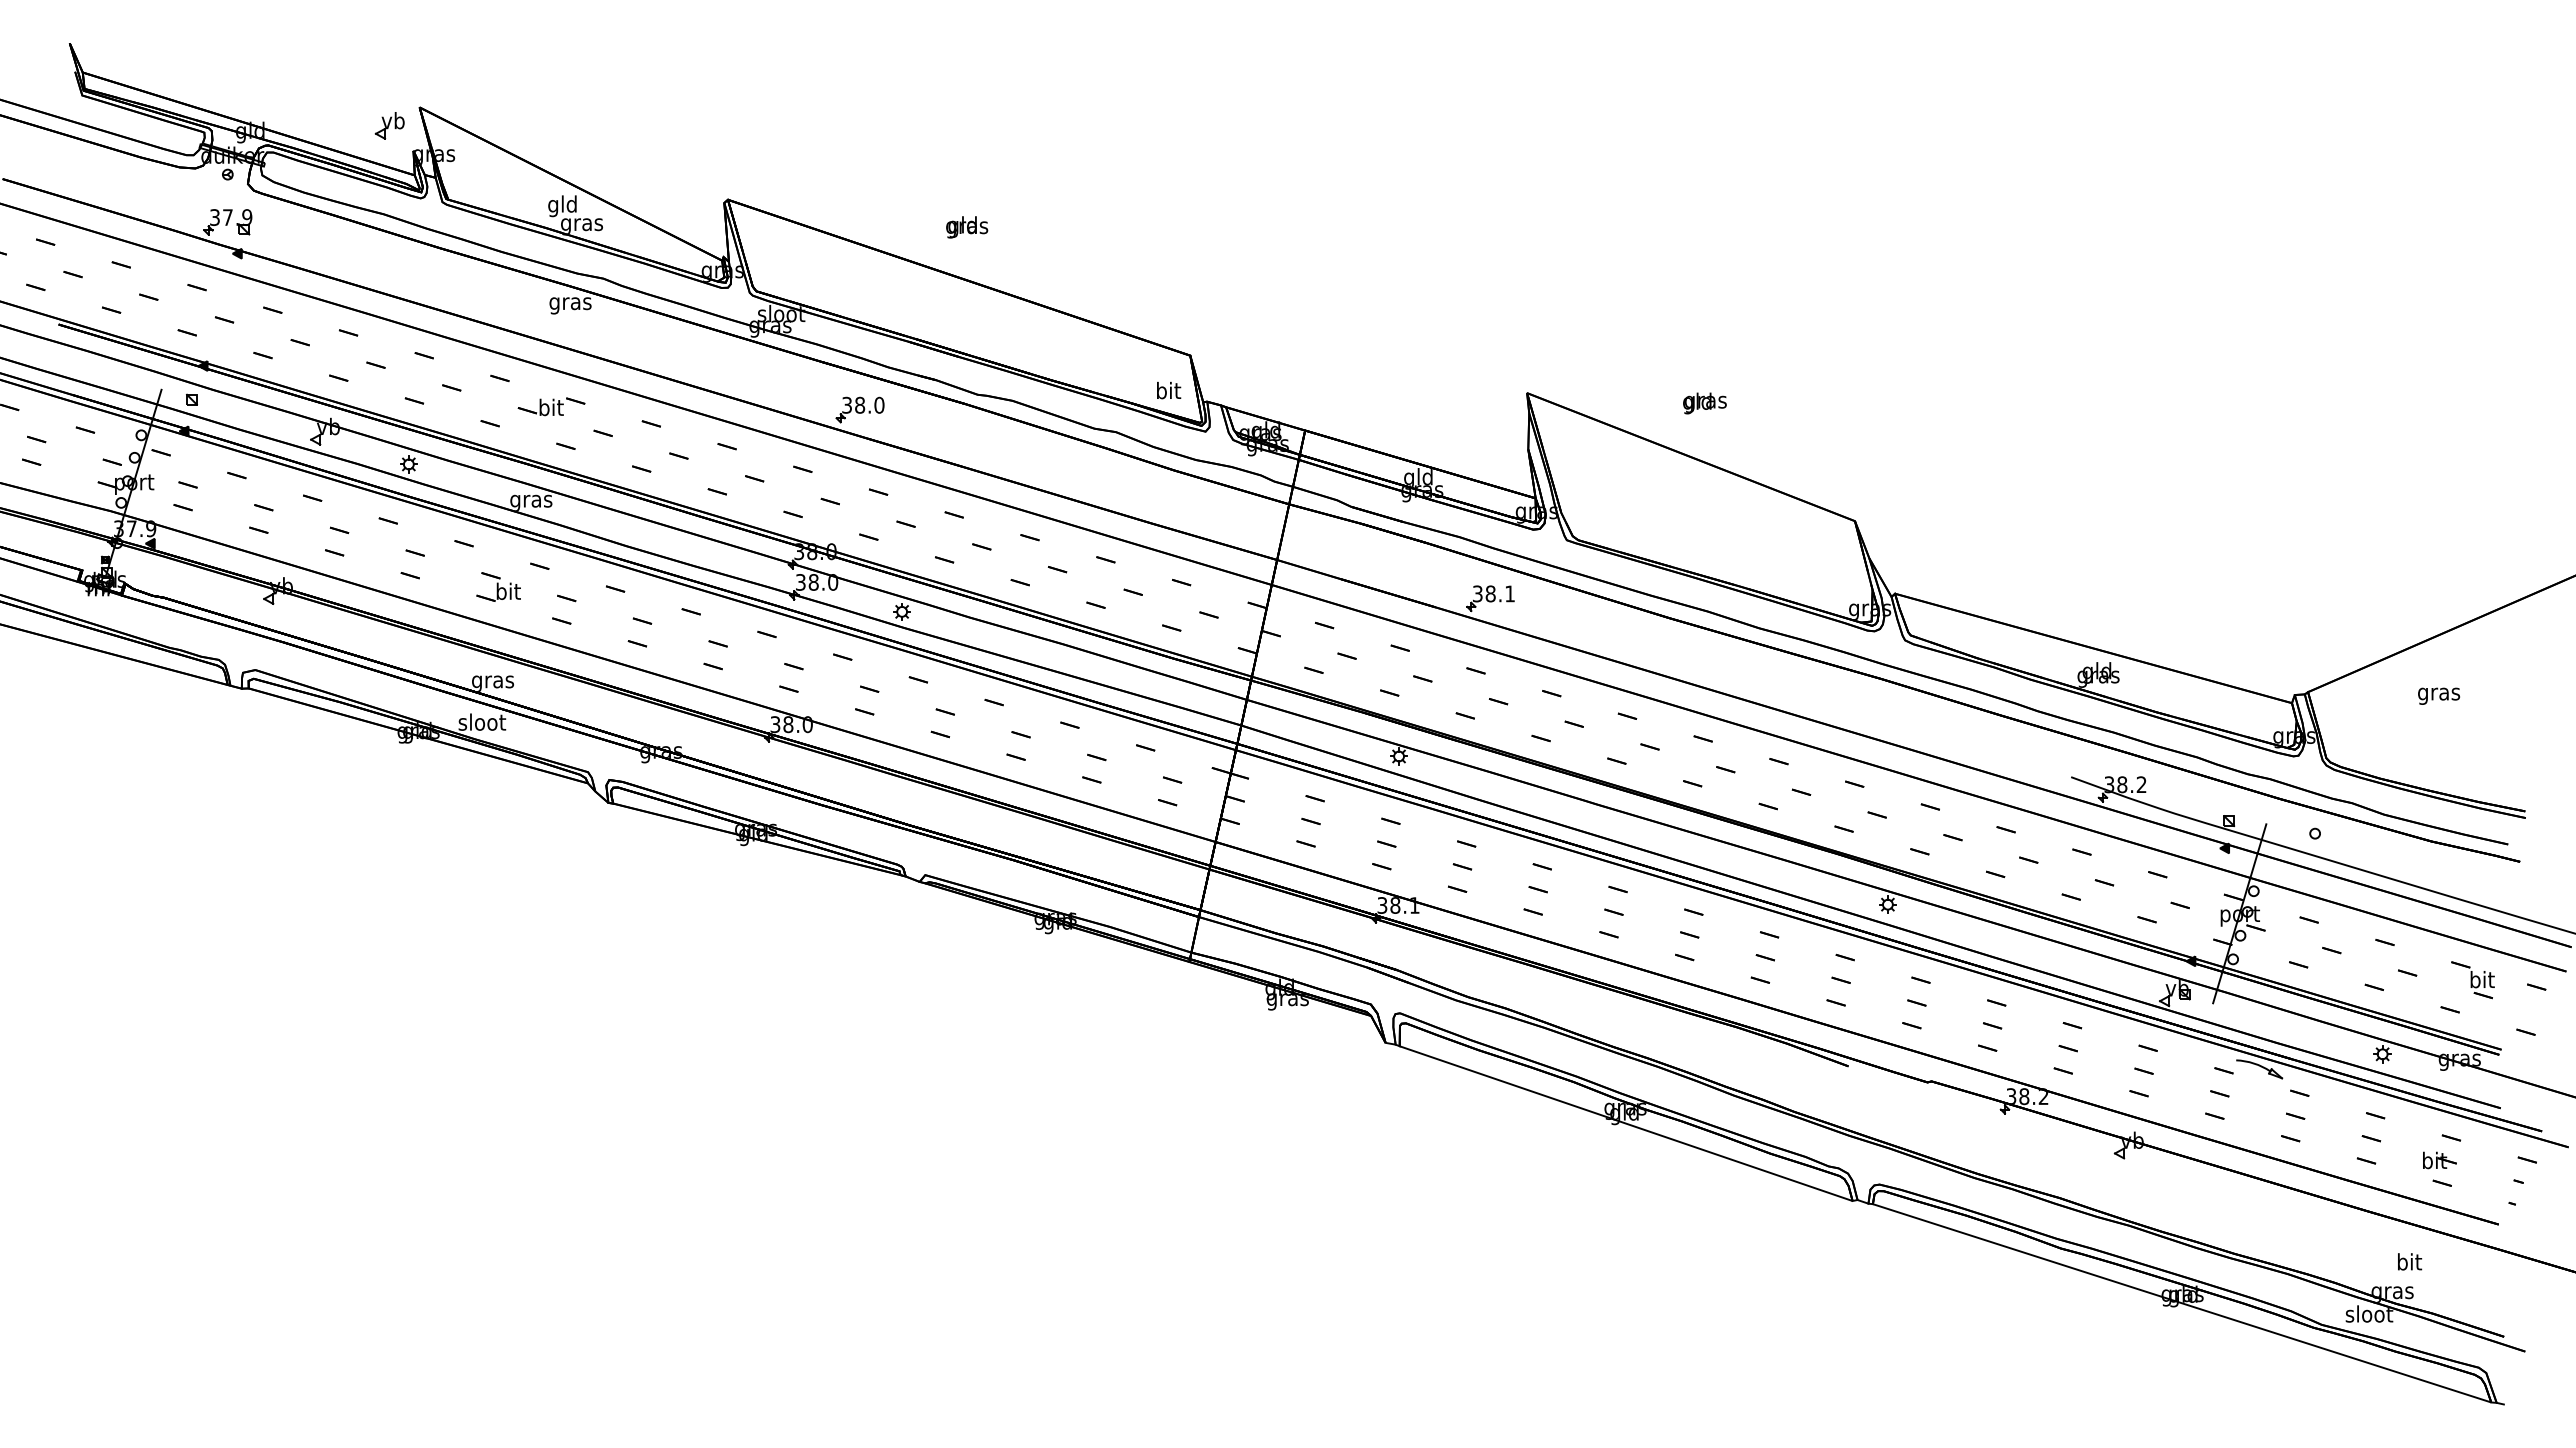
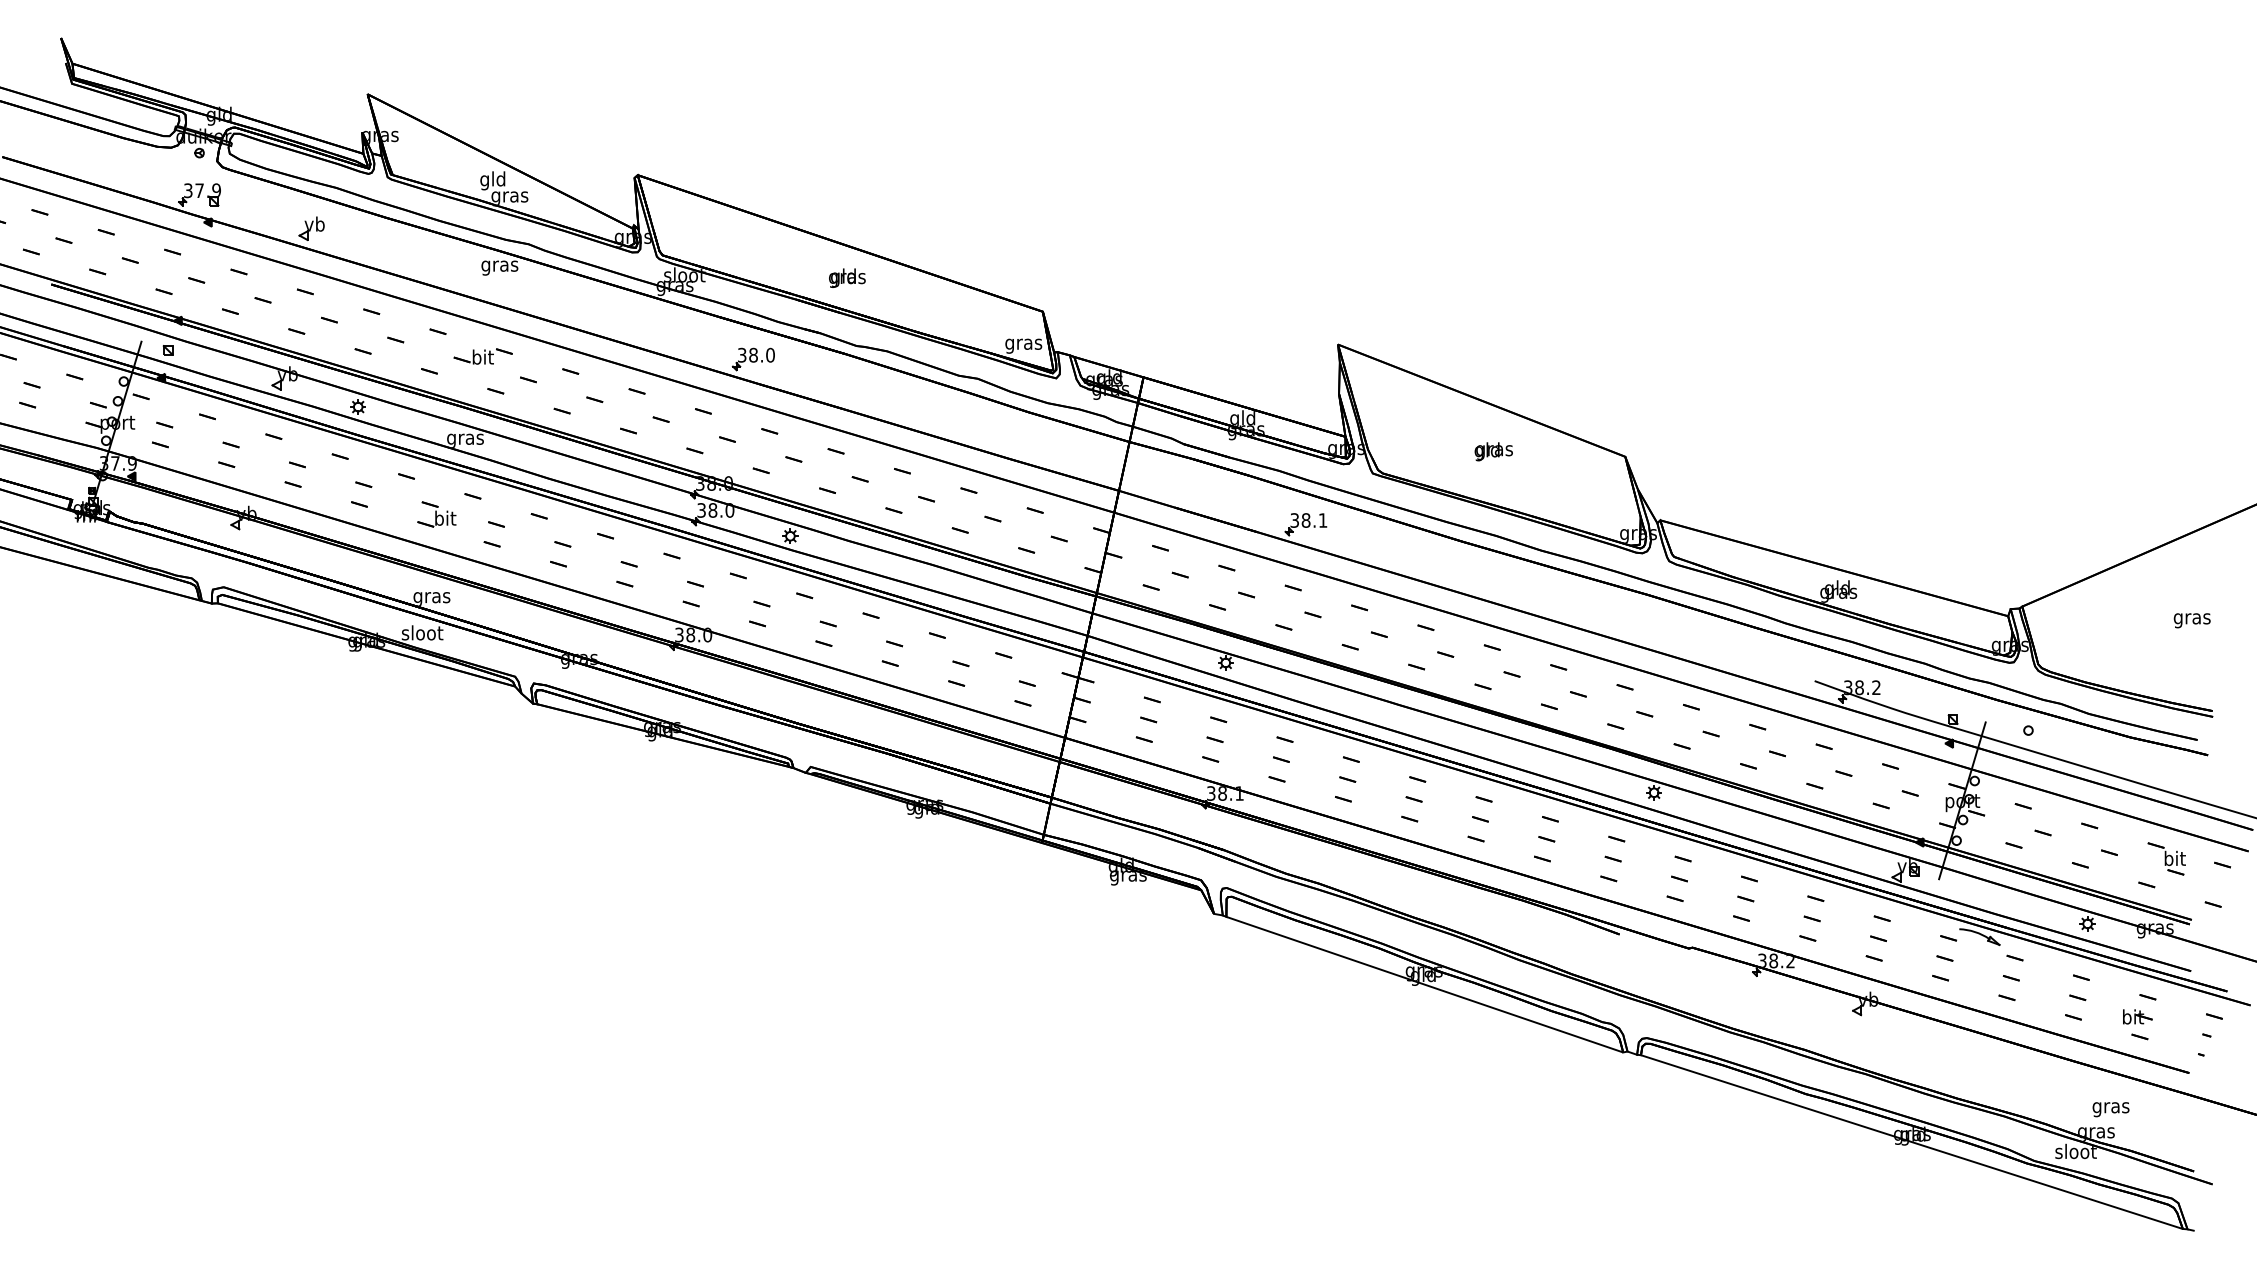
part: (389, 125) -> (311, 228), moved
text: (967, 227) -> (847, 278), moved
text: (1168, 392) -> (1023, 344), bit -> gras
text: (1704, 403) -> (1493, 451), moved
text: (2439, 695) -> (2192, 620), moved
text: (2409, 1263) -> (2111, 1107), bit -> gras

